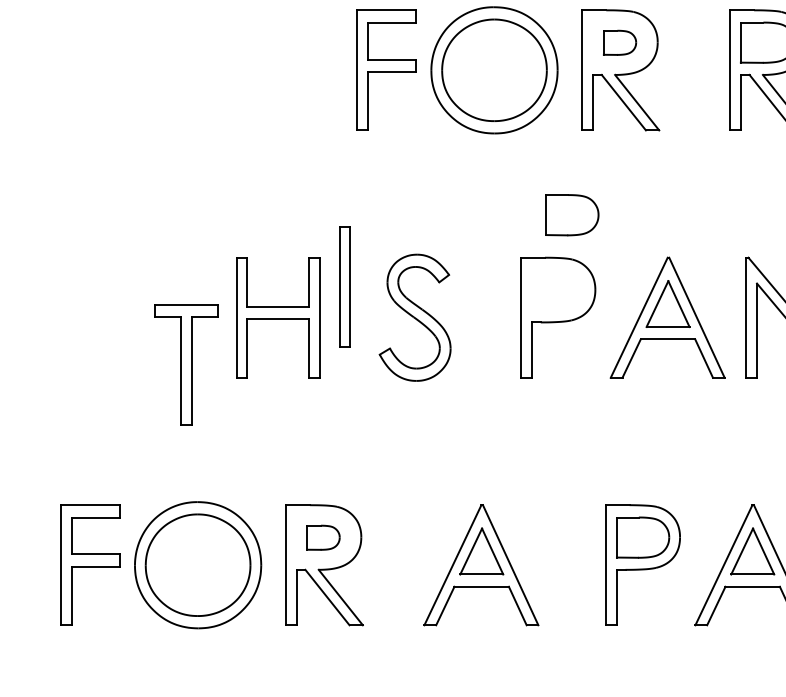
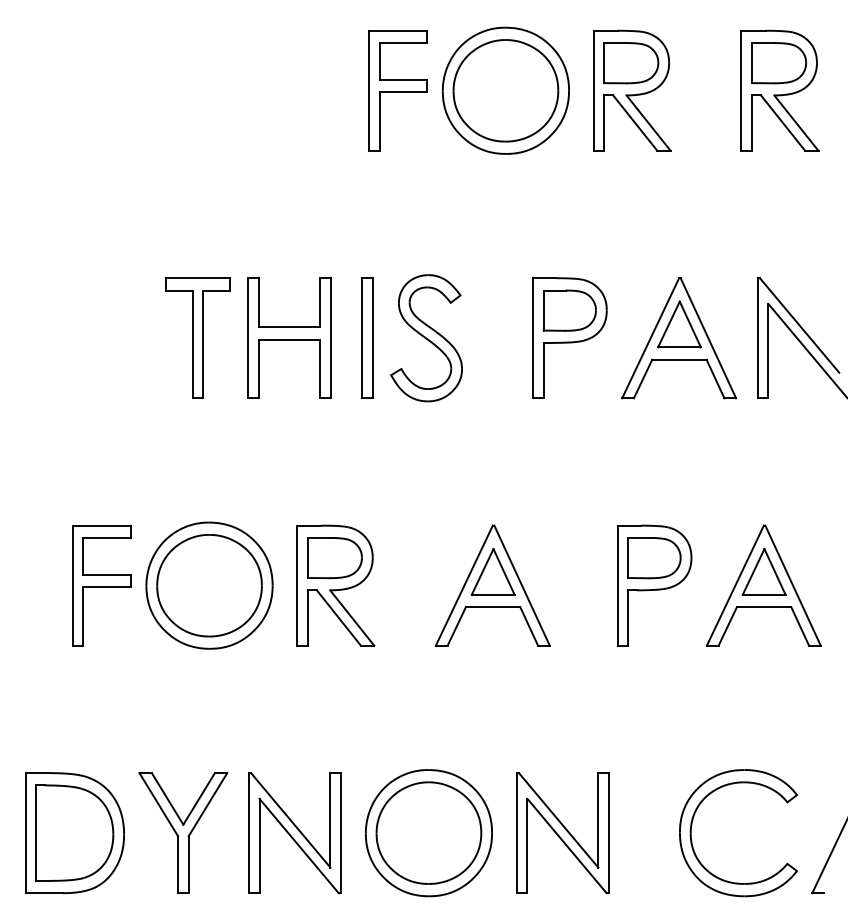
part: (620, 43) -> (631, 63), size x1.67
part: (572, 215) -> (569, 310), moved
part: (345, 286) -> (367, 337), moved
part: (186, 364) -> (197, 337), moved
part: (323, 538) -> (334, 558), size x1.67

